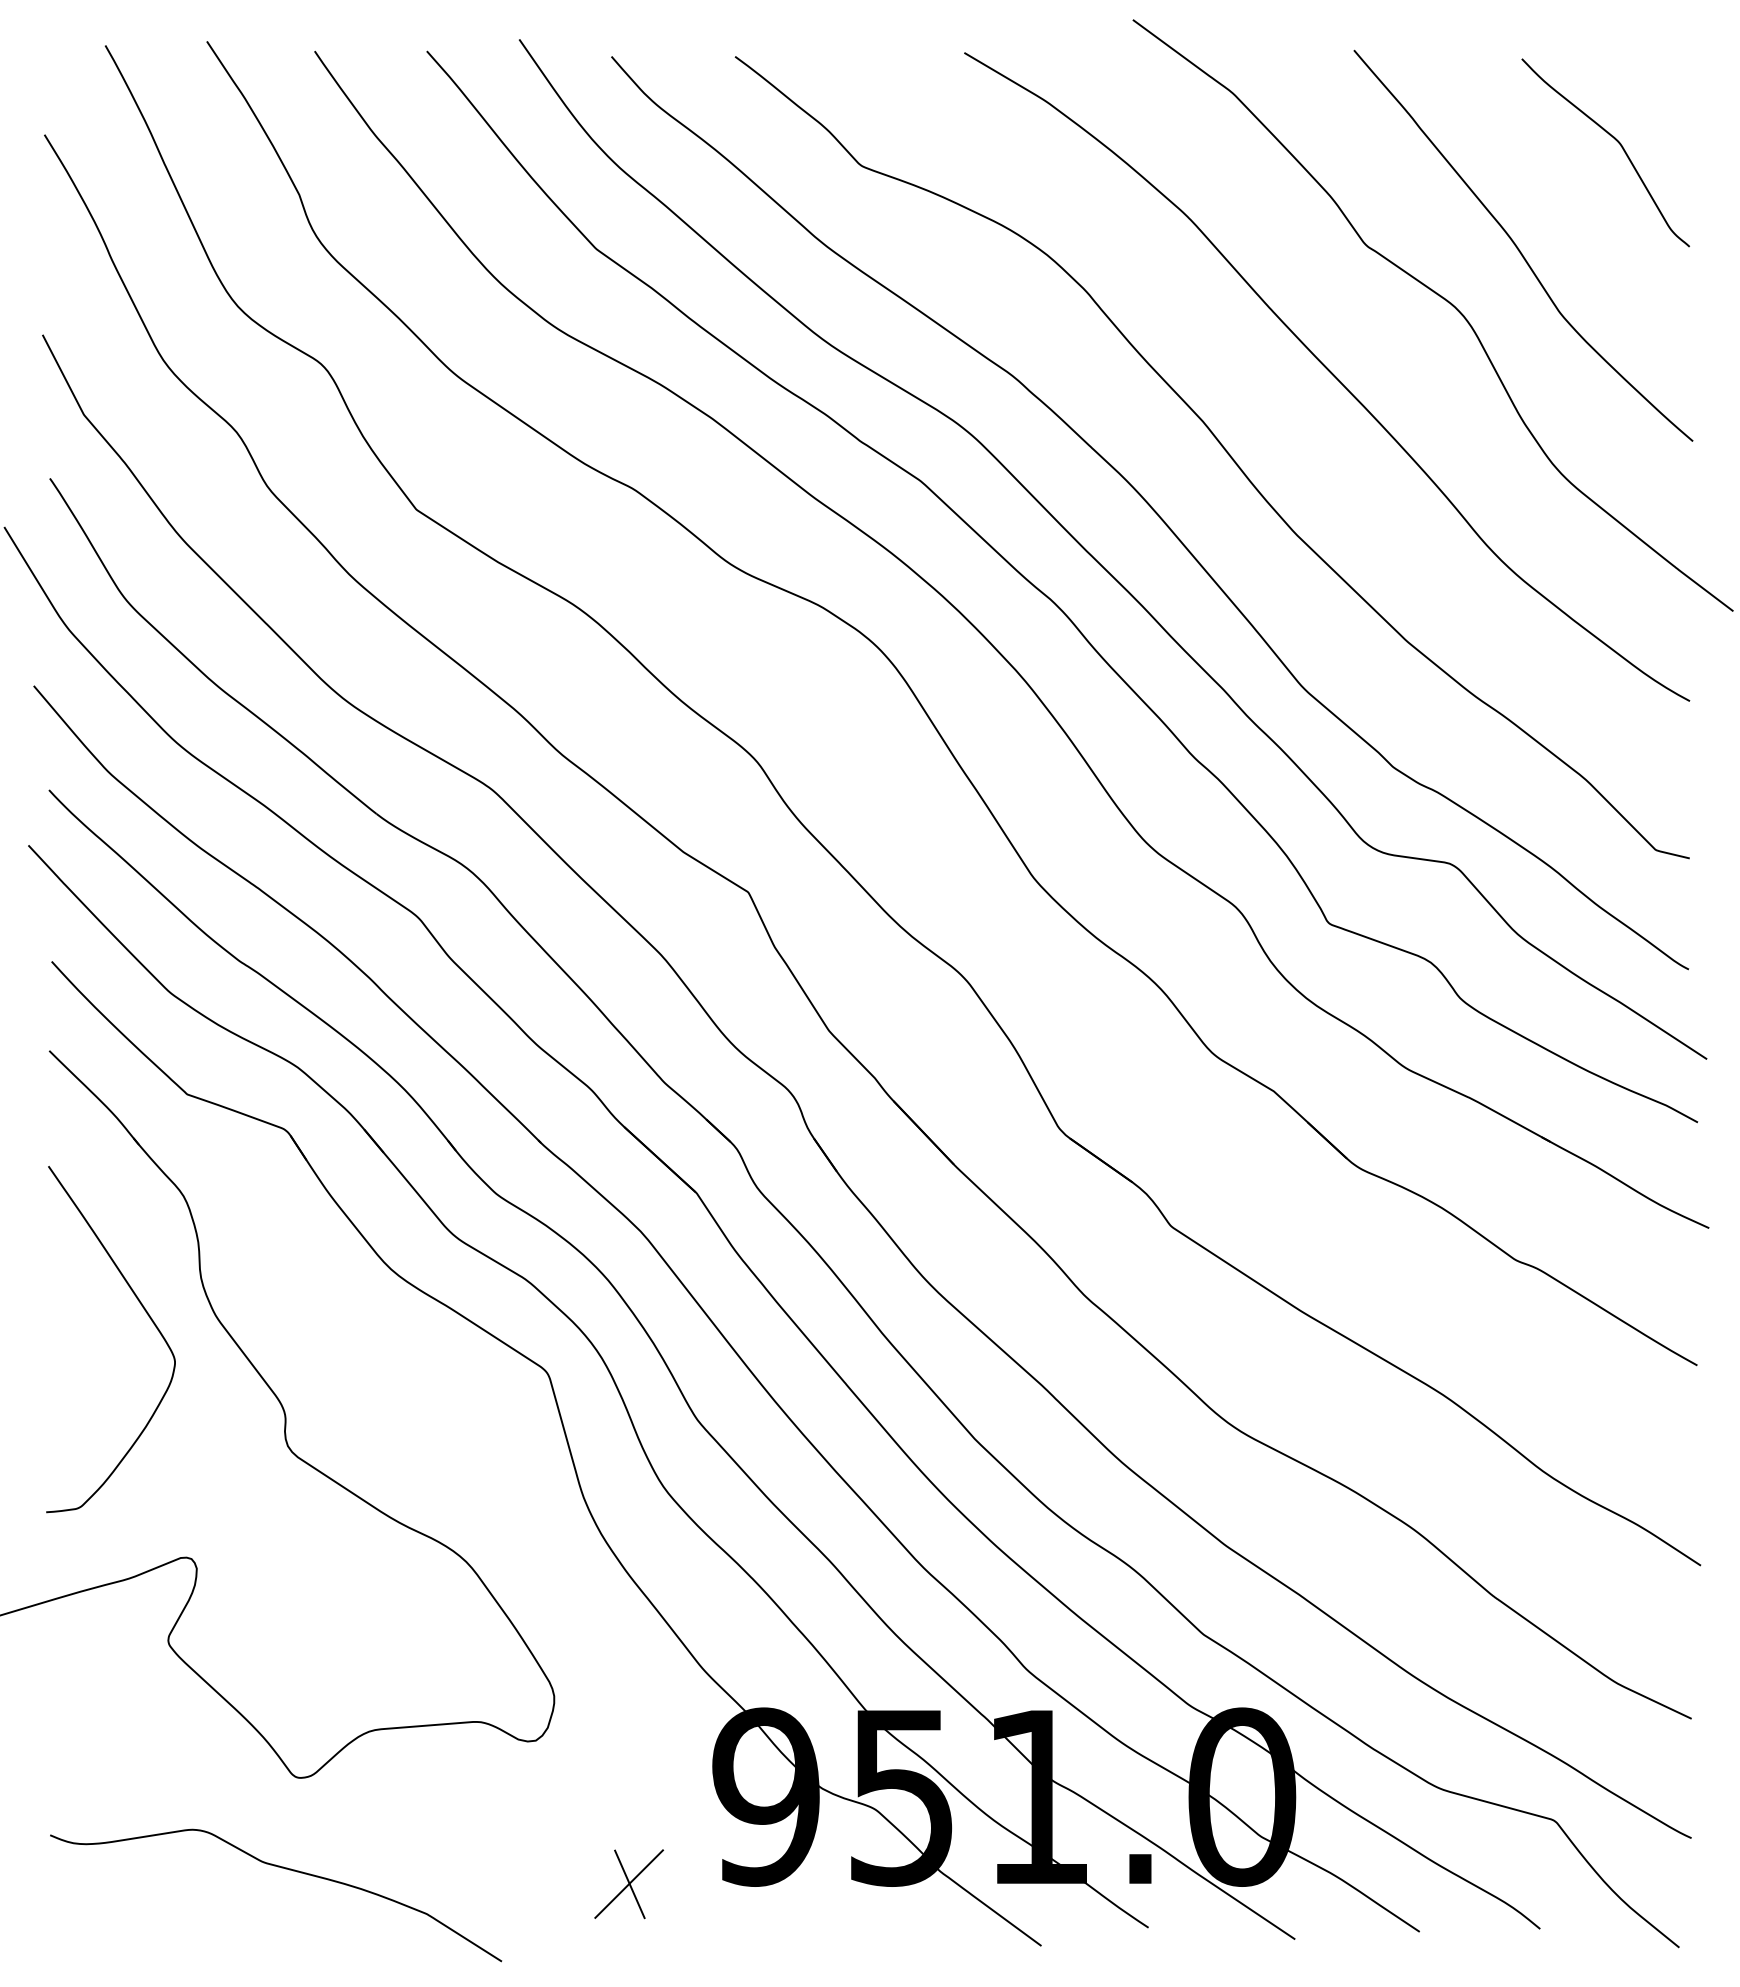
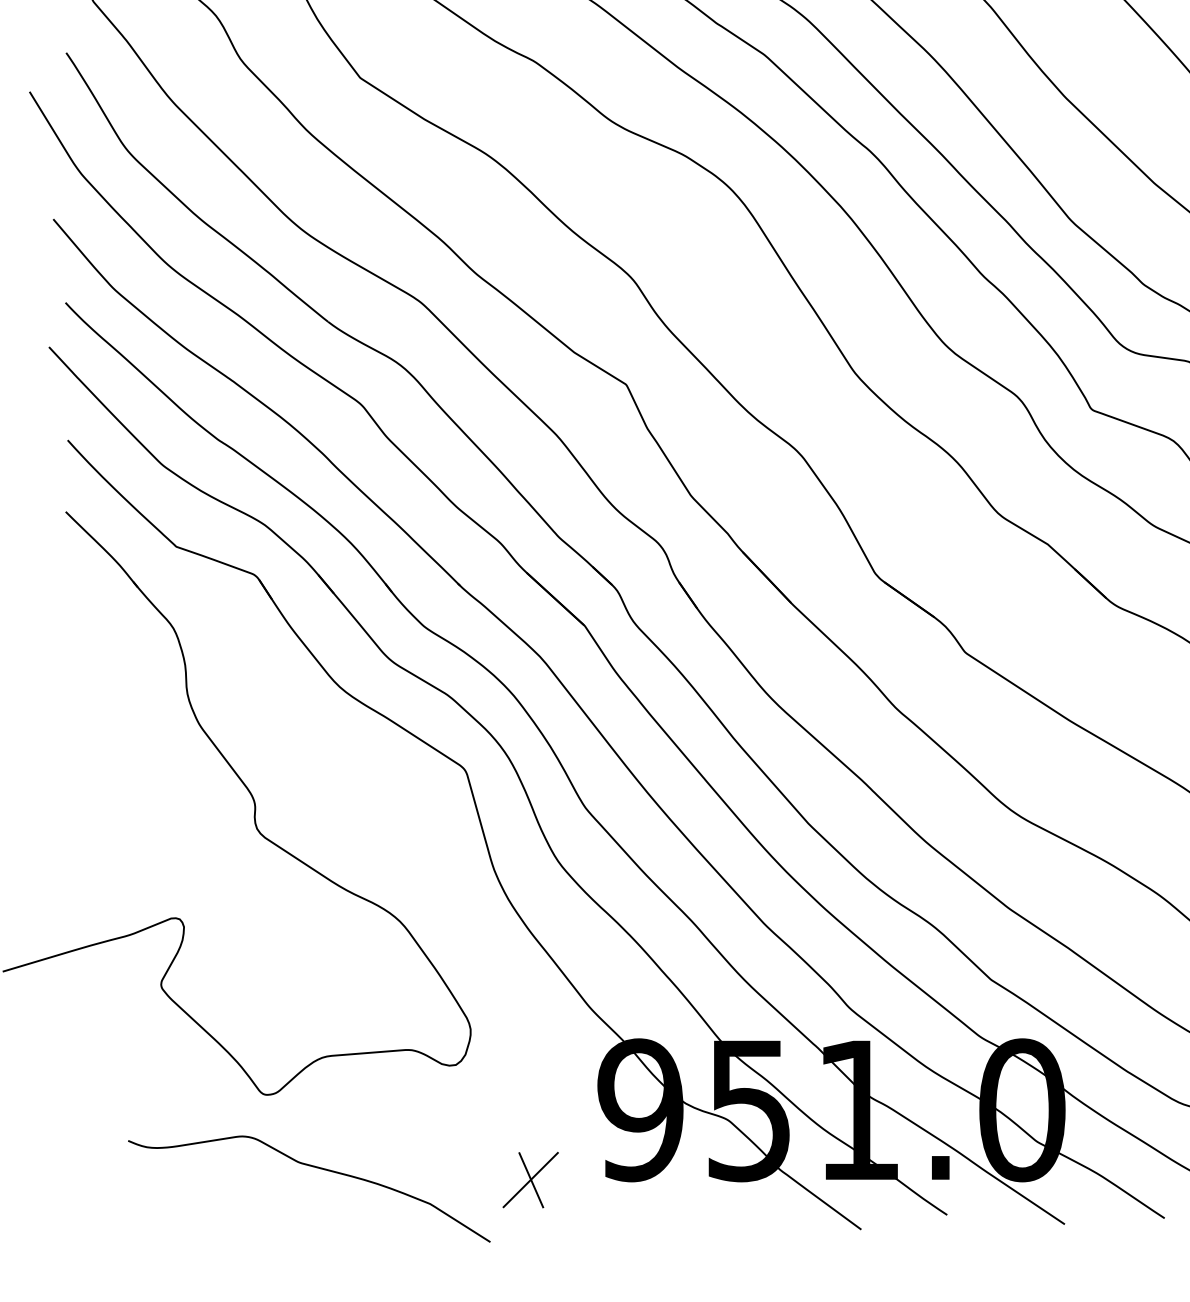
curve: (147, 1315) -> (144, 724), removed
curve: (281, 1868) -> (313, 1167), moved

